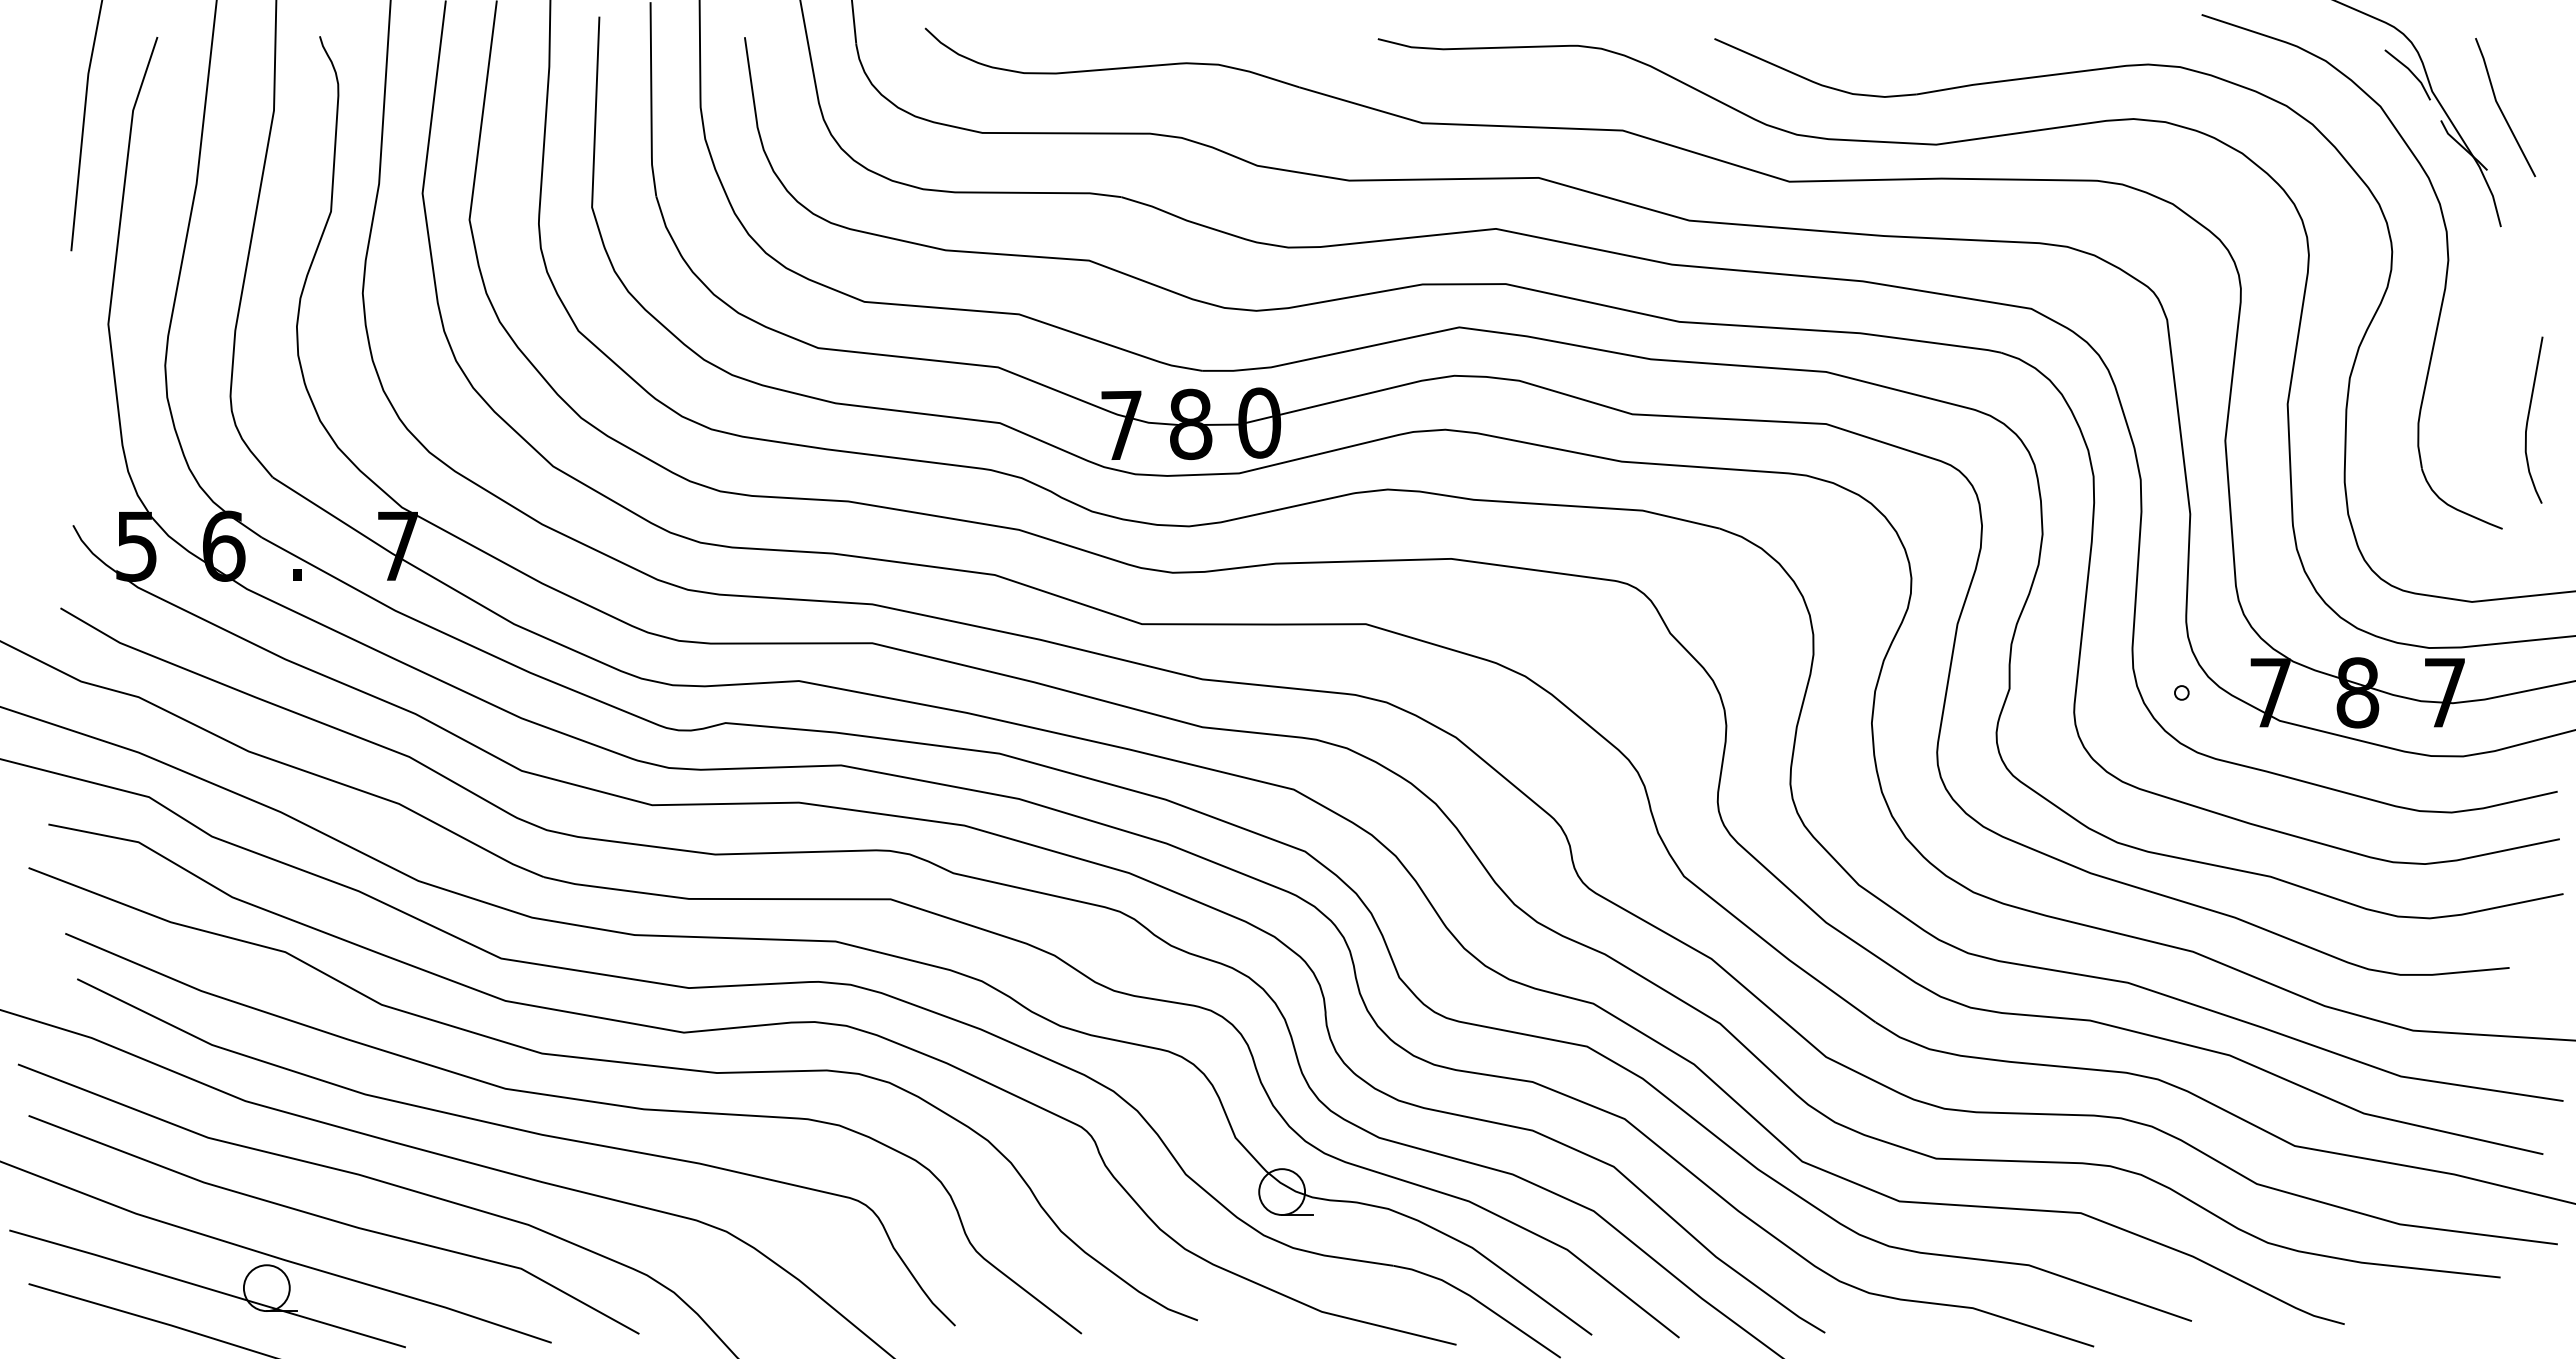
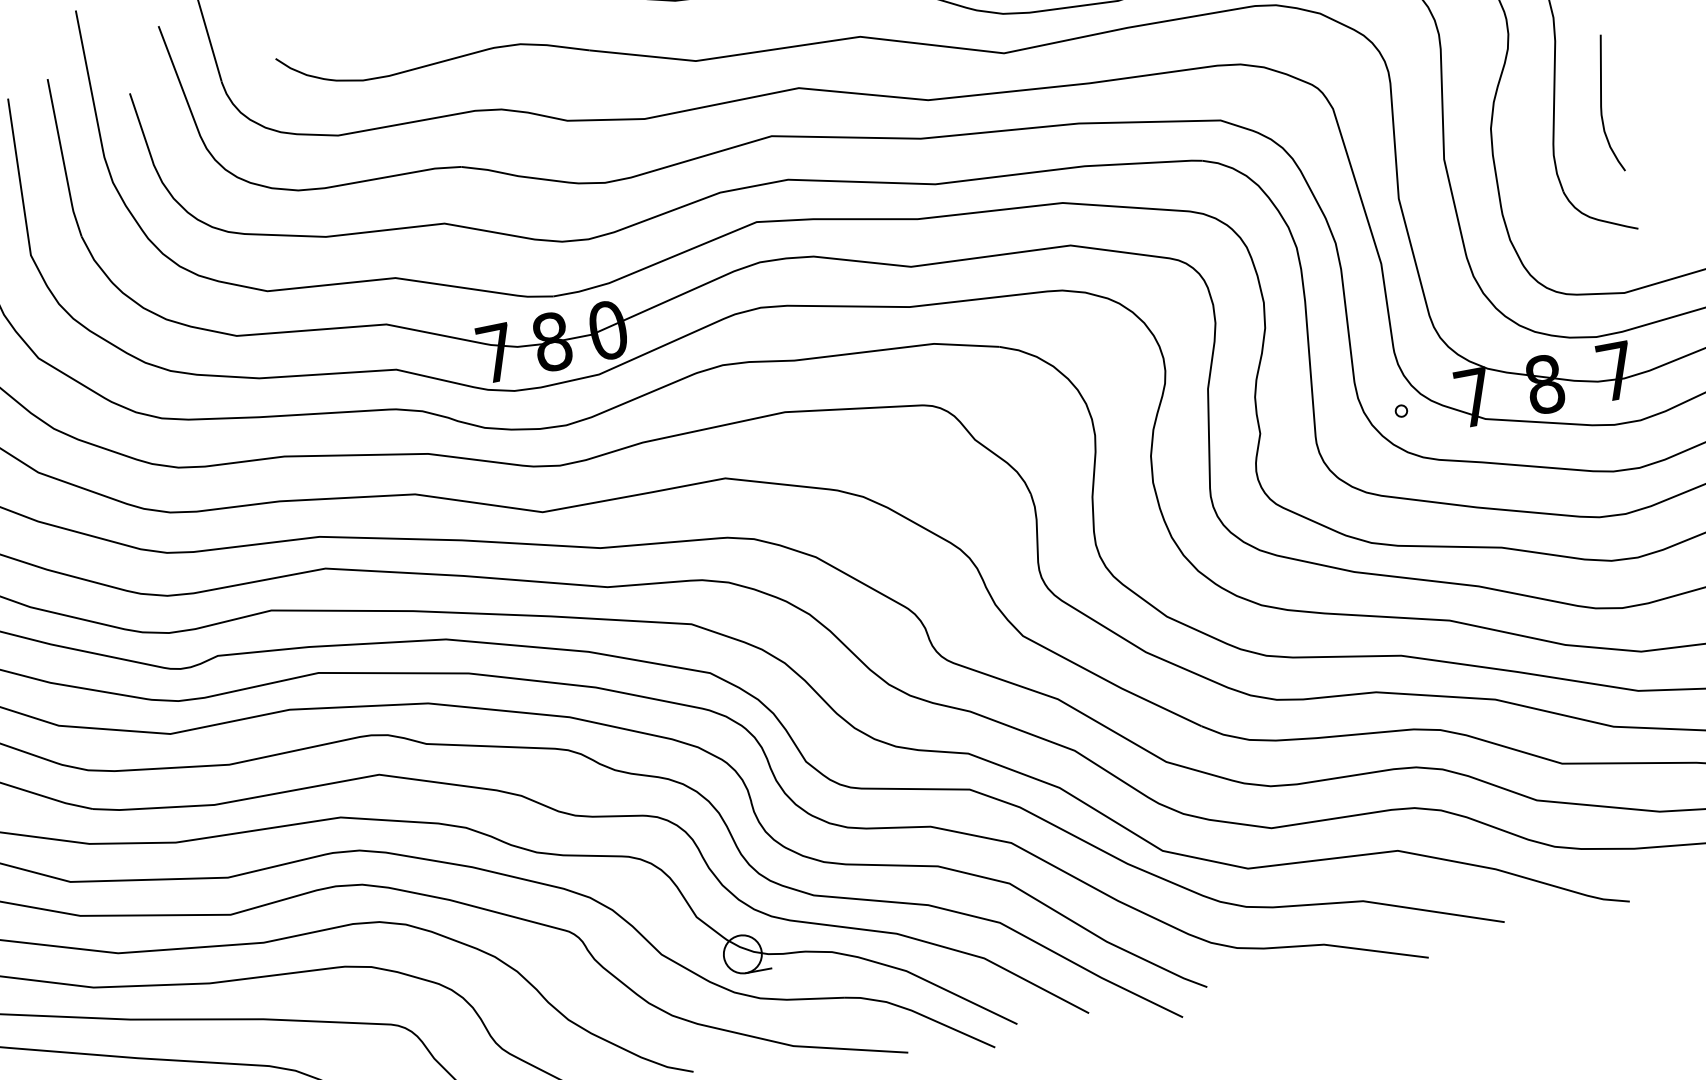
curve: (2529, 416) -> (1602, 101), moved

